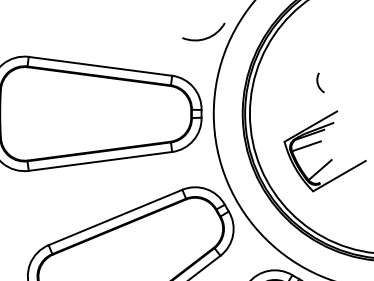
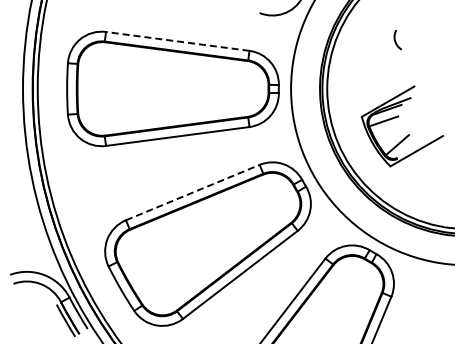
line: (100, 66) -> (177, 41), solid -> dashed
curve: (318, 82) -> (395, 39), moved
line: (116, 217) -> (193, 192), solid -> dashed

